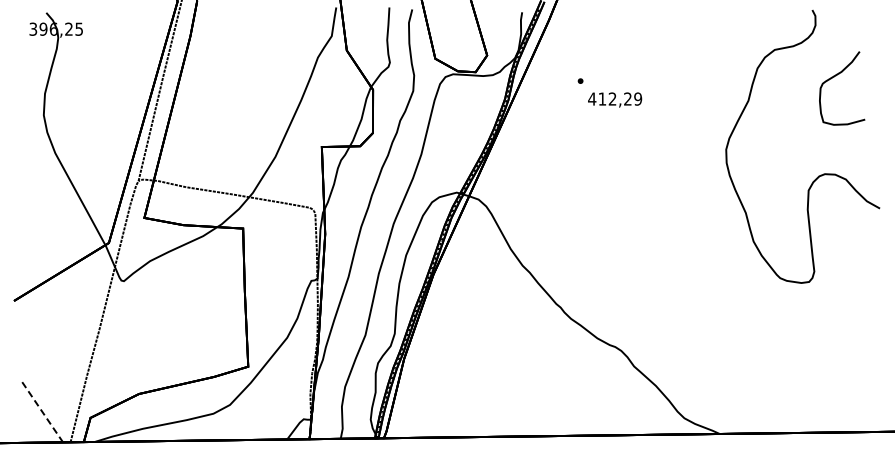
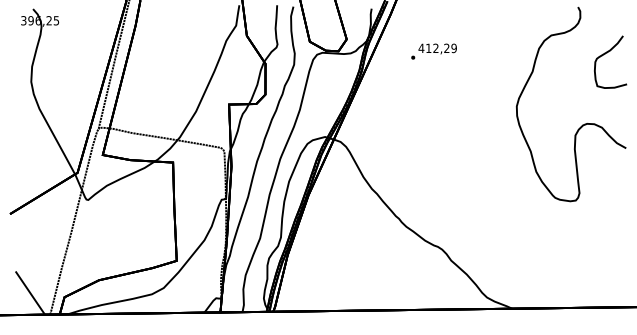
curve: (836, 76) -> (606, 53), moved
text: (615, 99) -> (438, 48), moved
line: (43, 413) -> (31, 294), dashed -> solid

